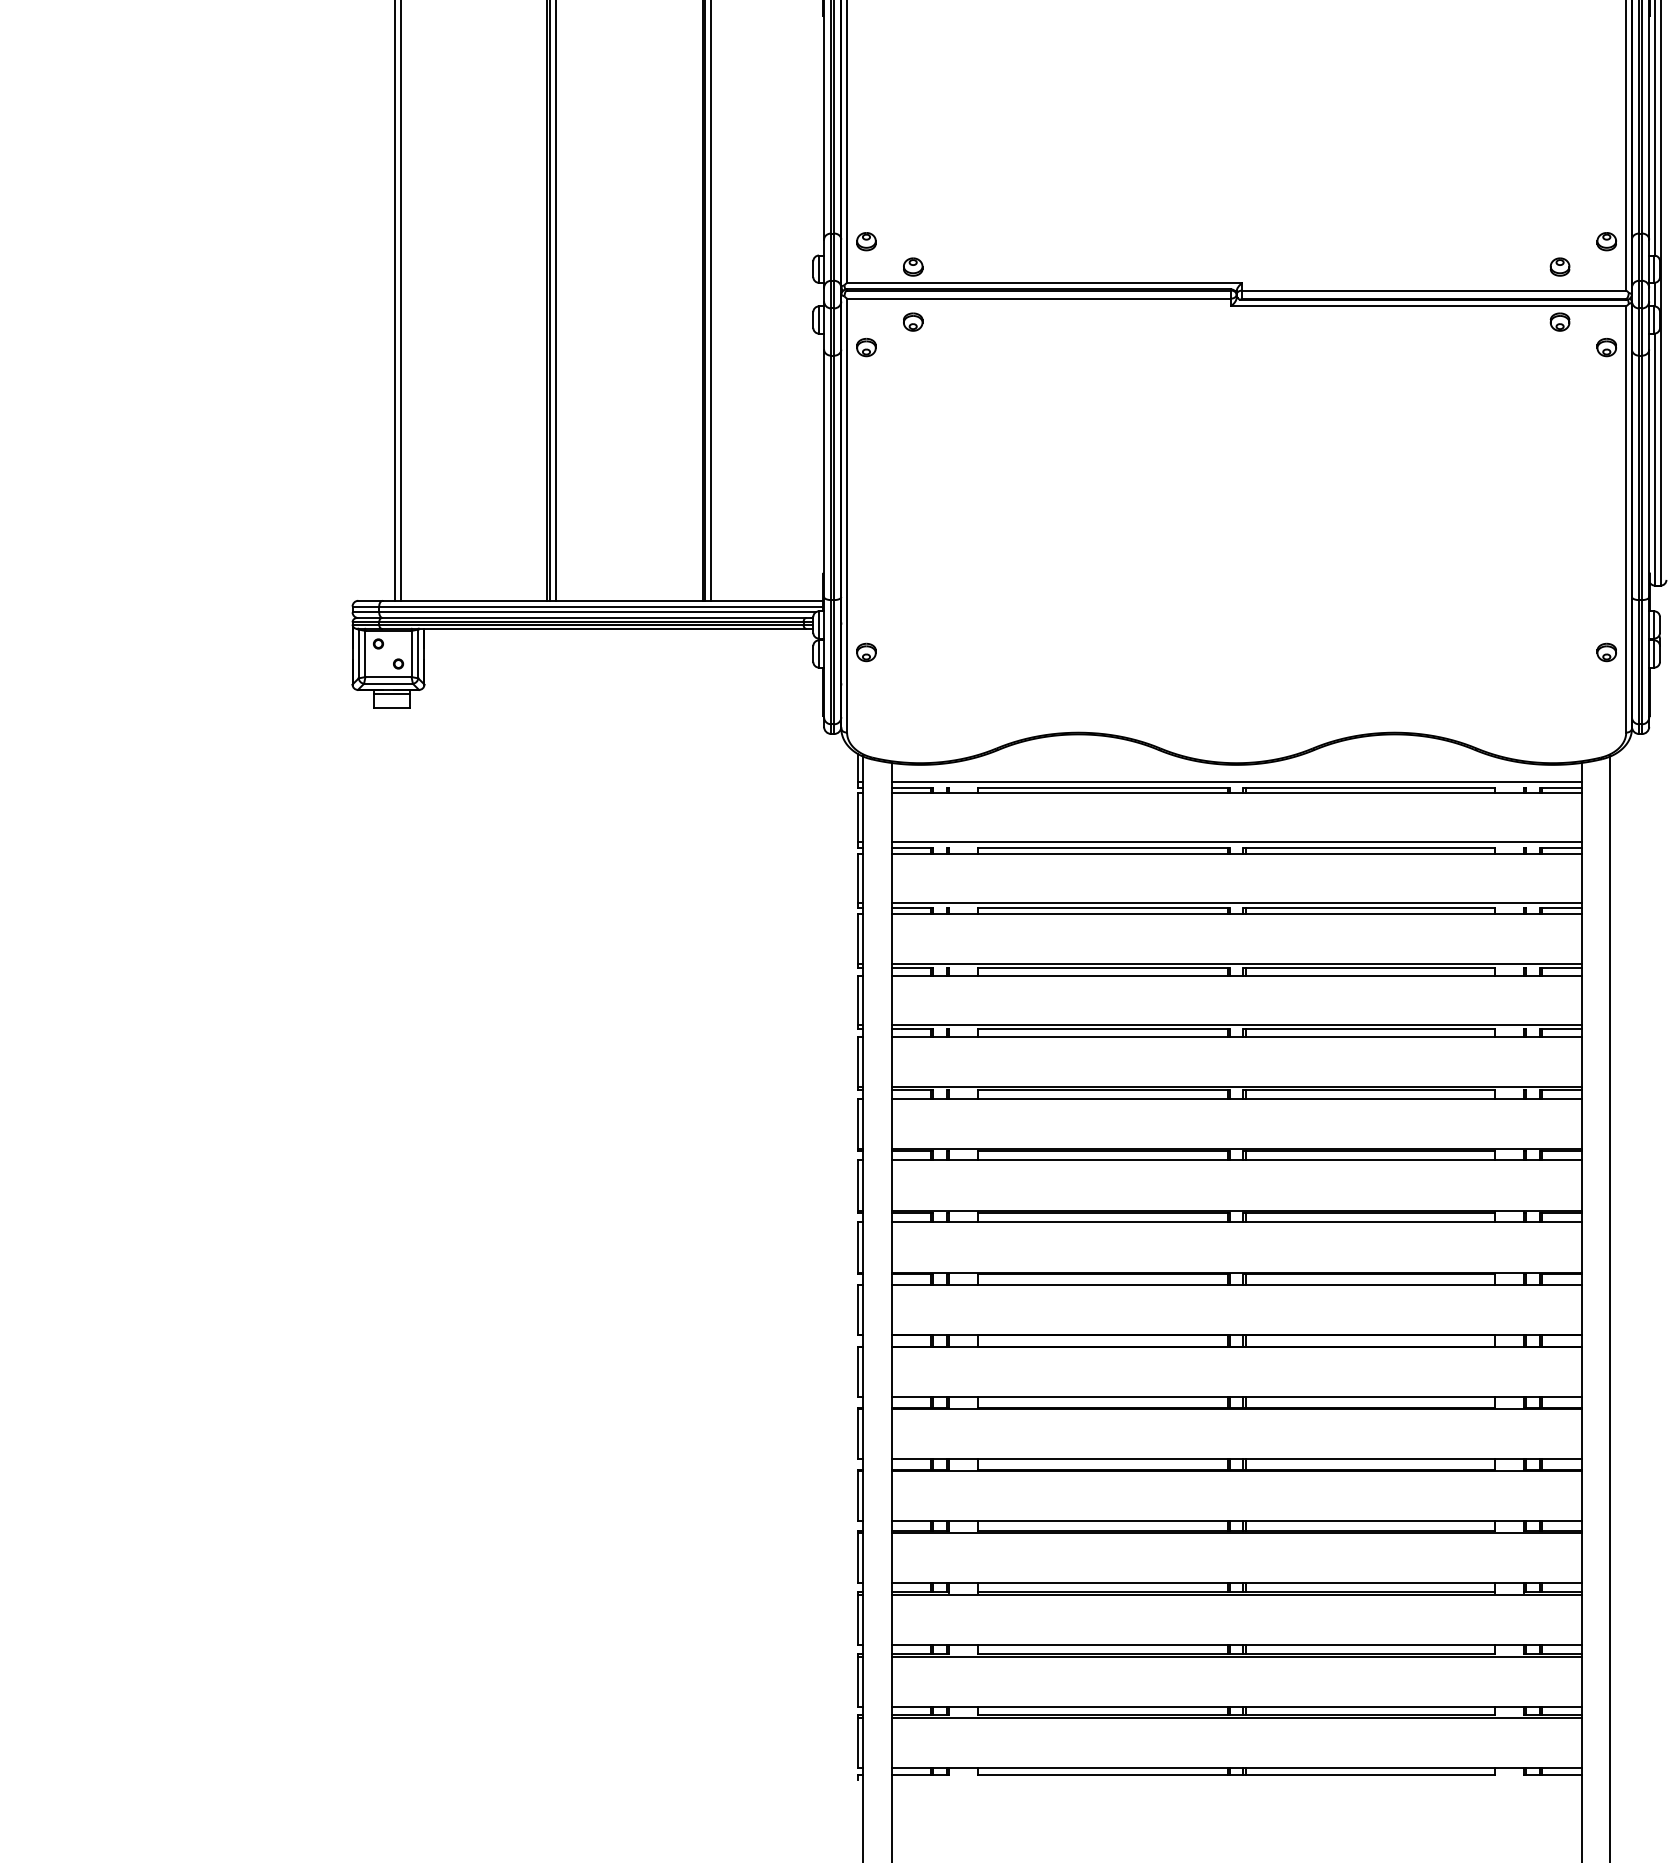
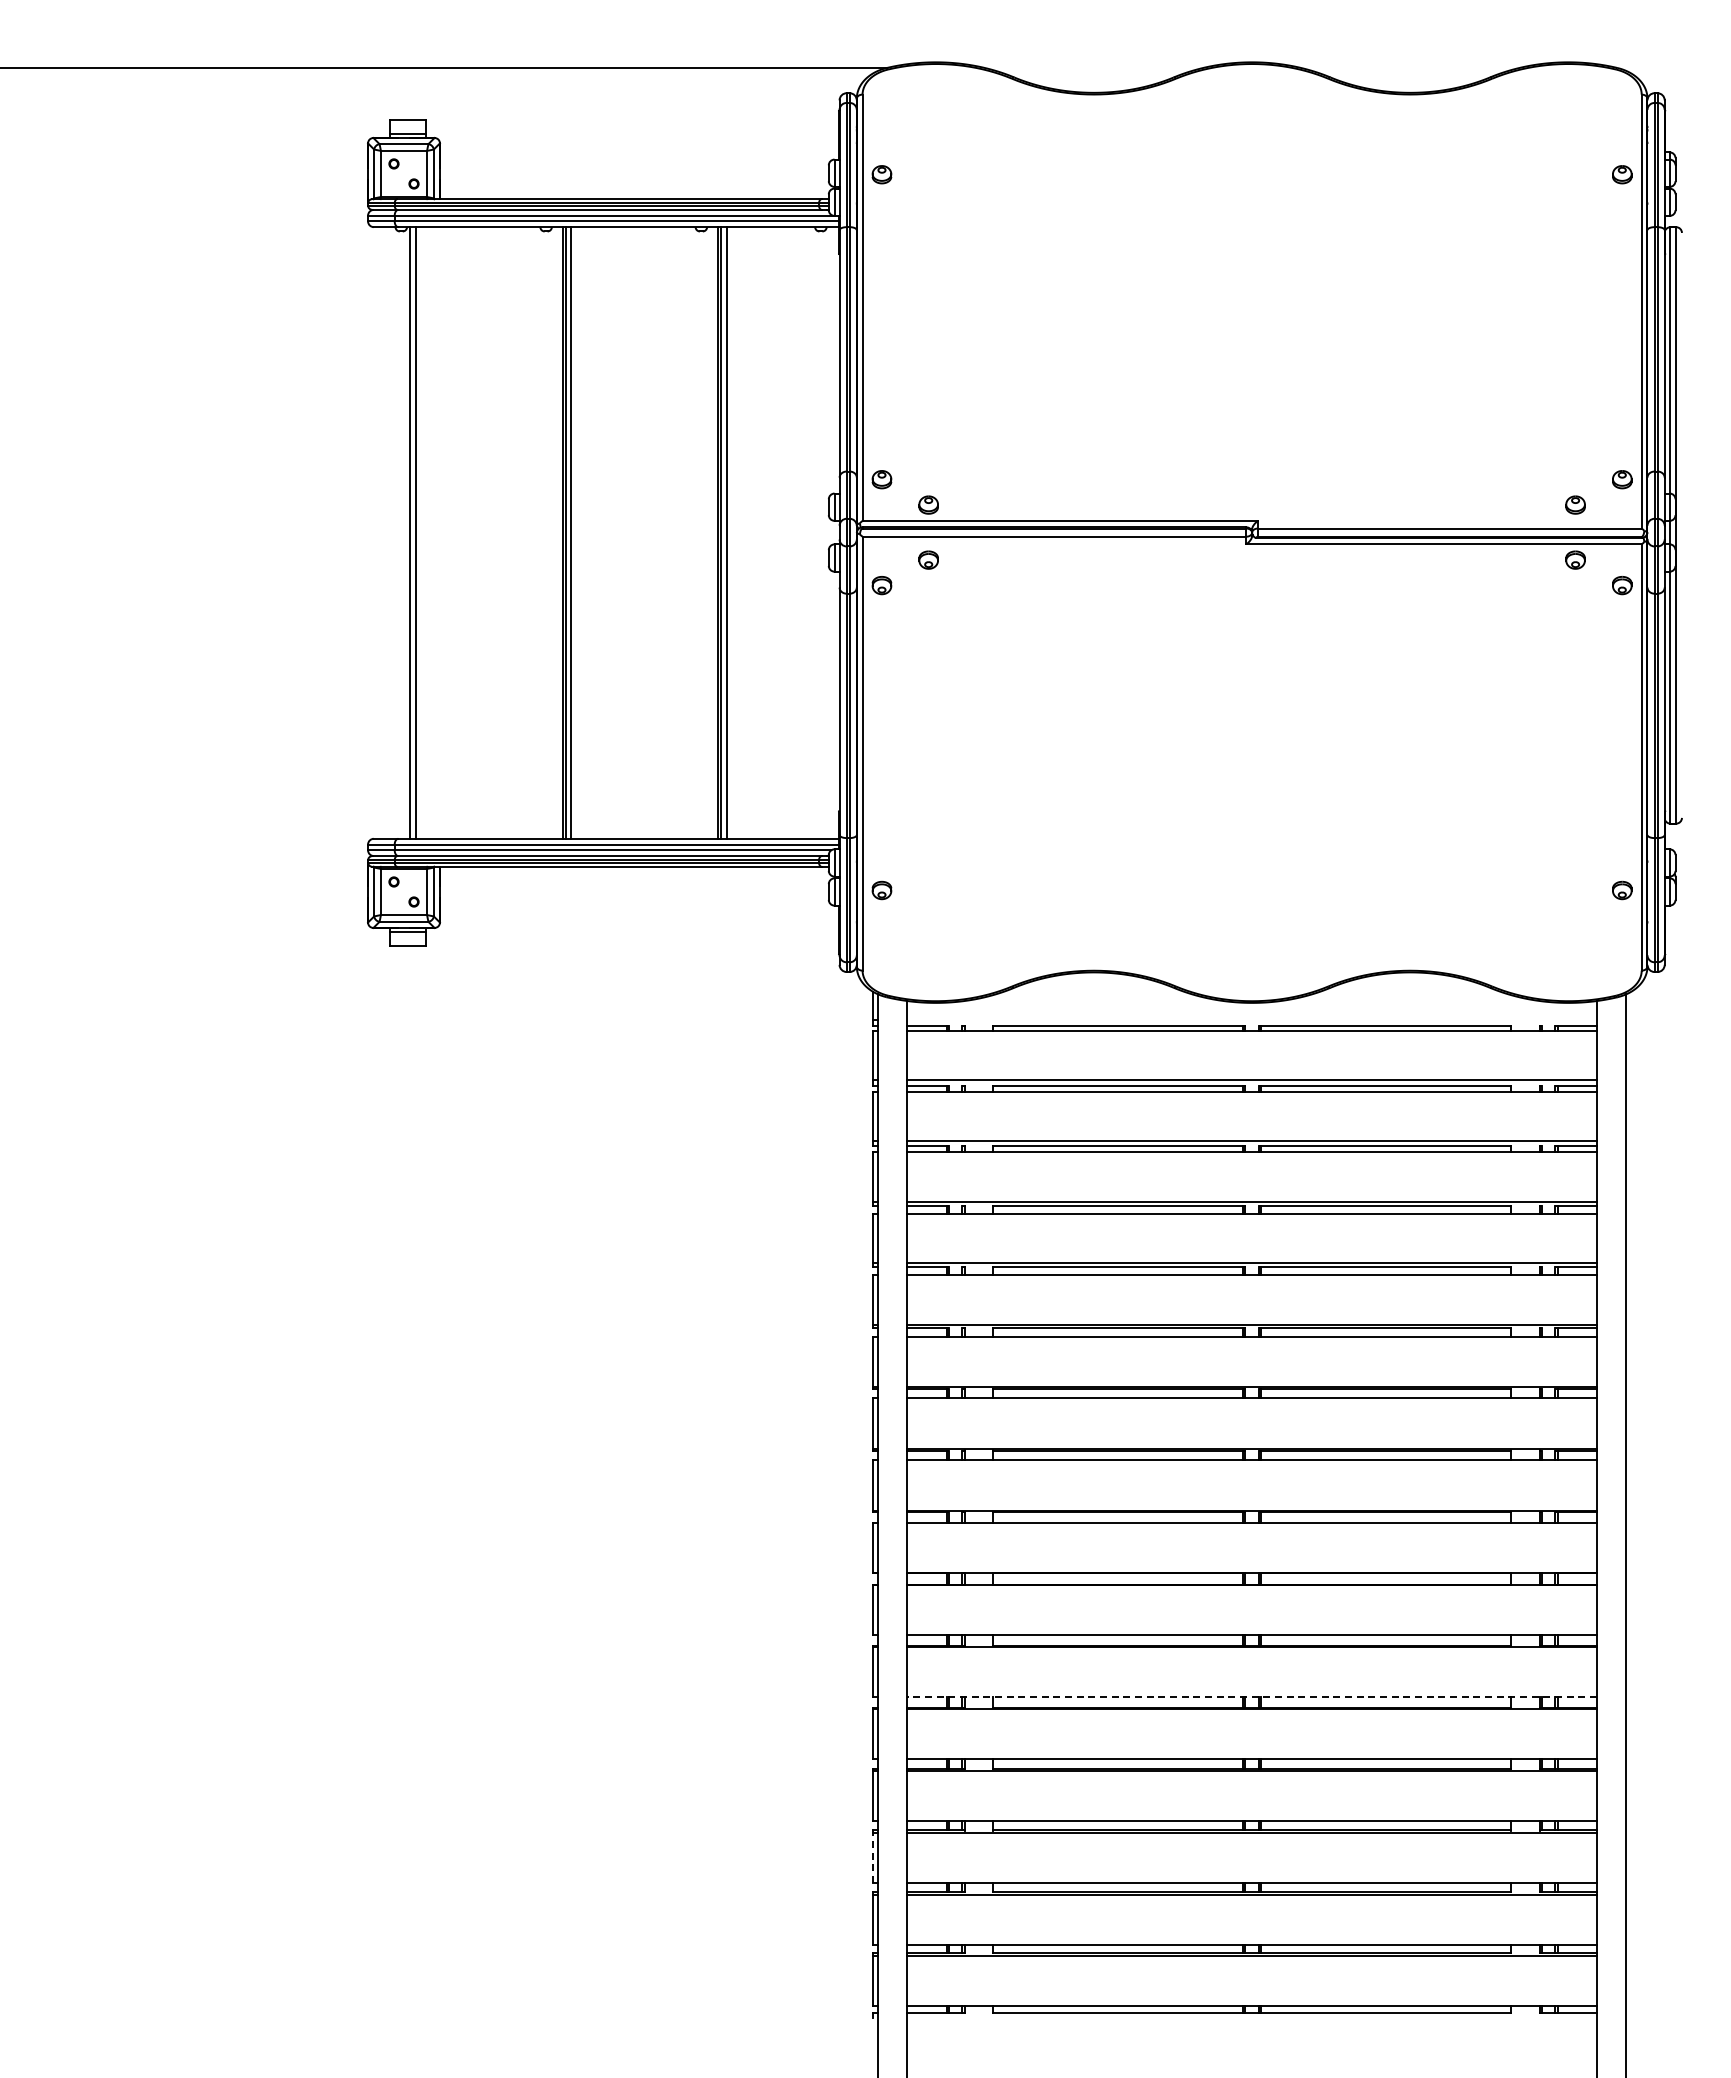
line: (1237, 781) -> (1252, 1019), removed
line: (1236, 1459) -> (1251, 1697), solid -> dashed
line: (858, 1619) -> (873, 1857), solid -> dashed

